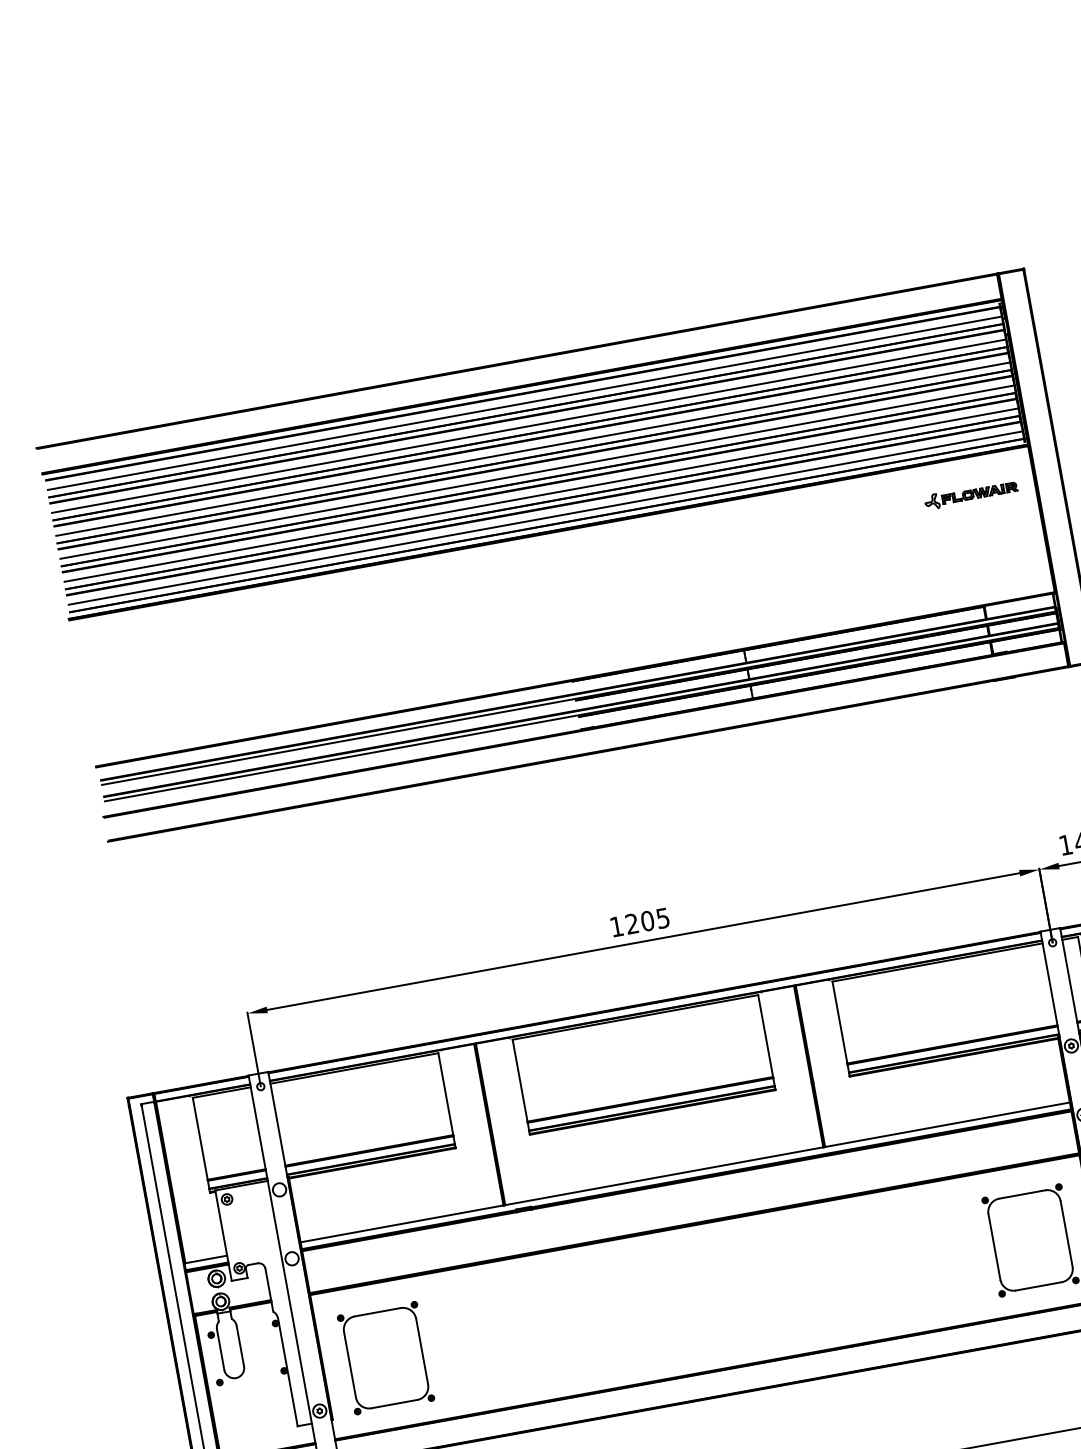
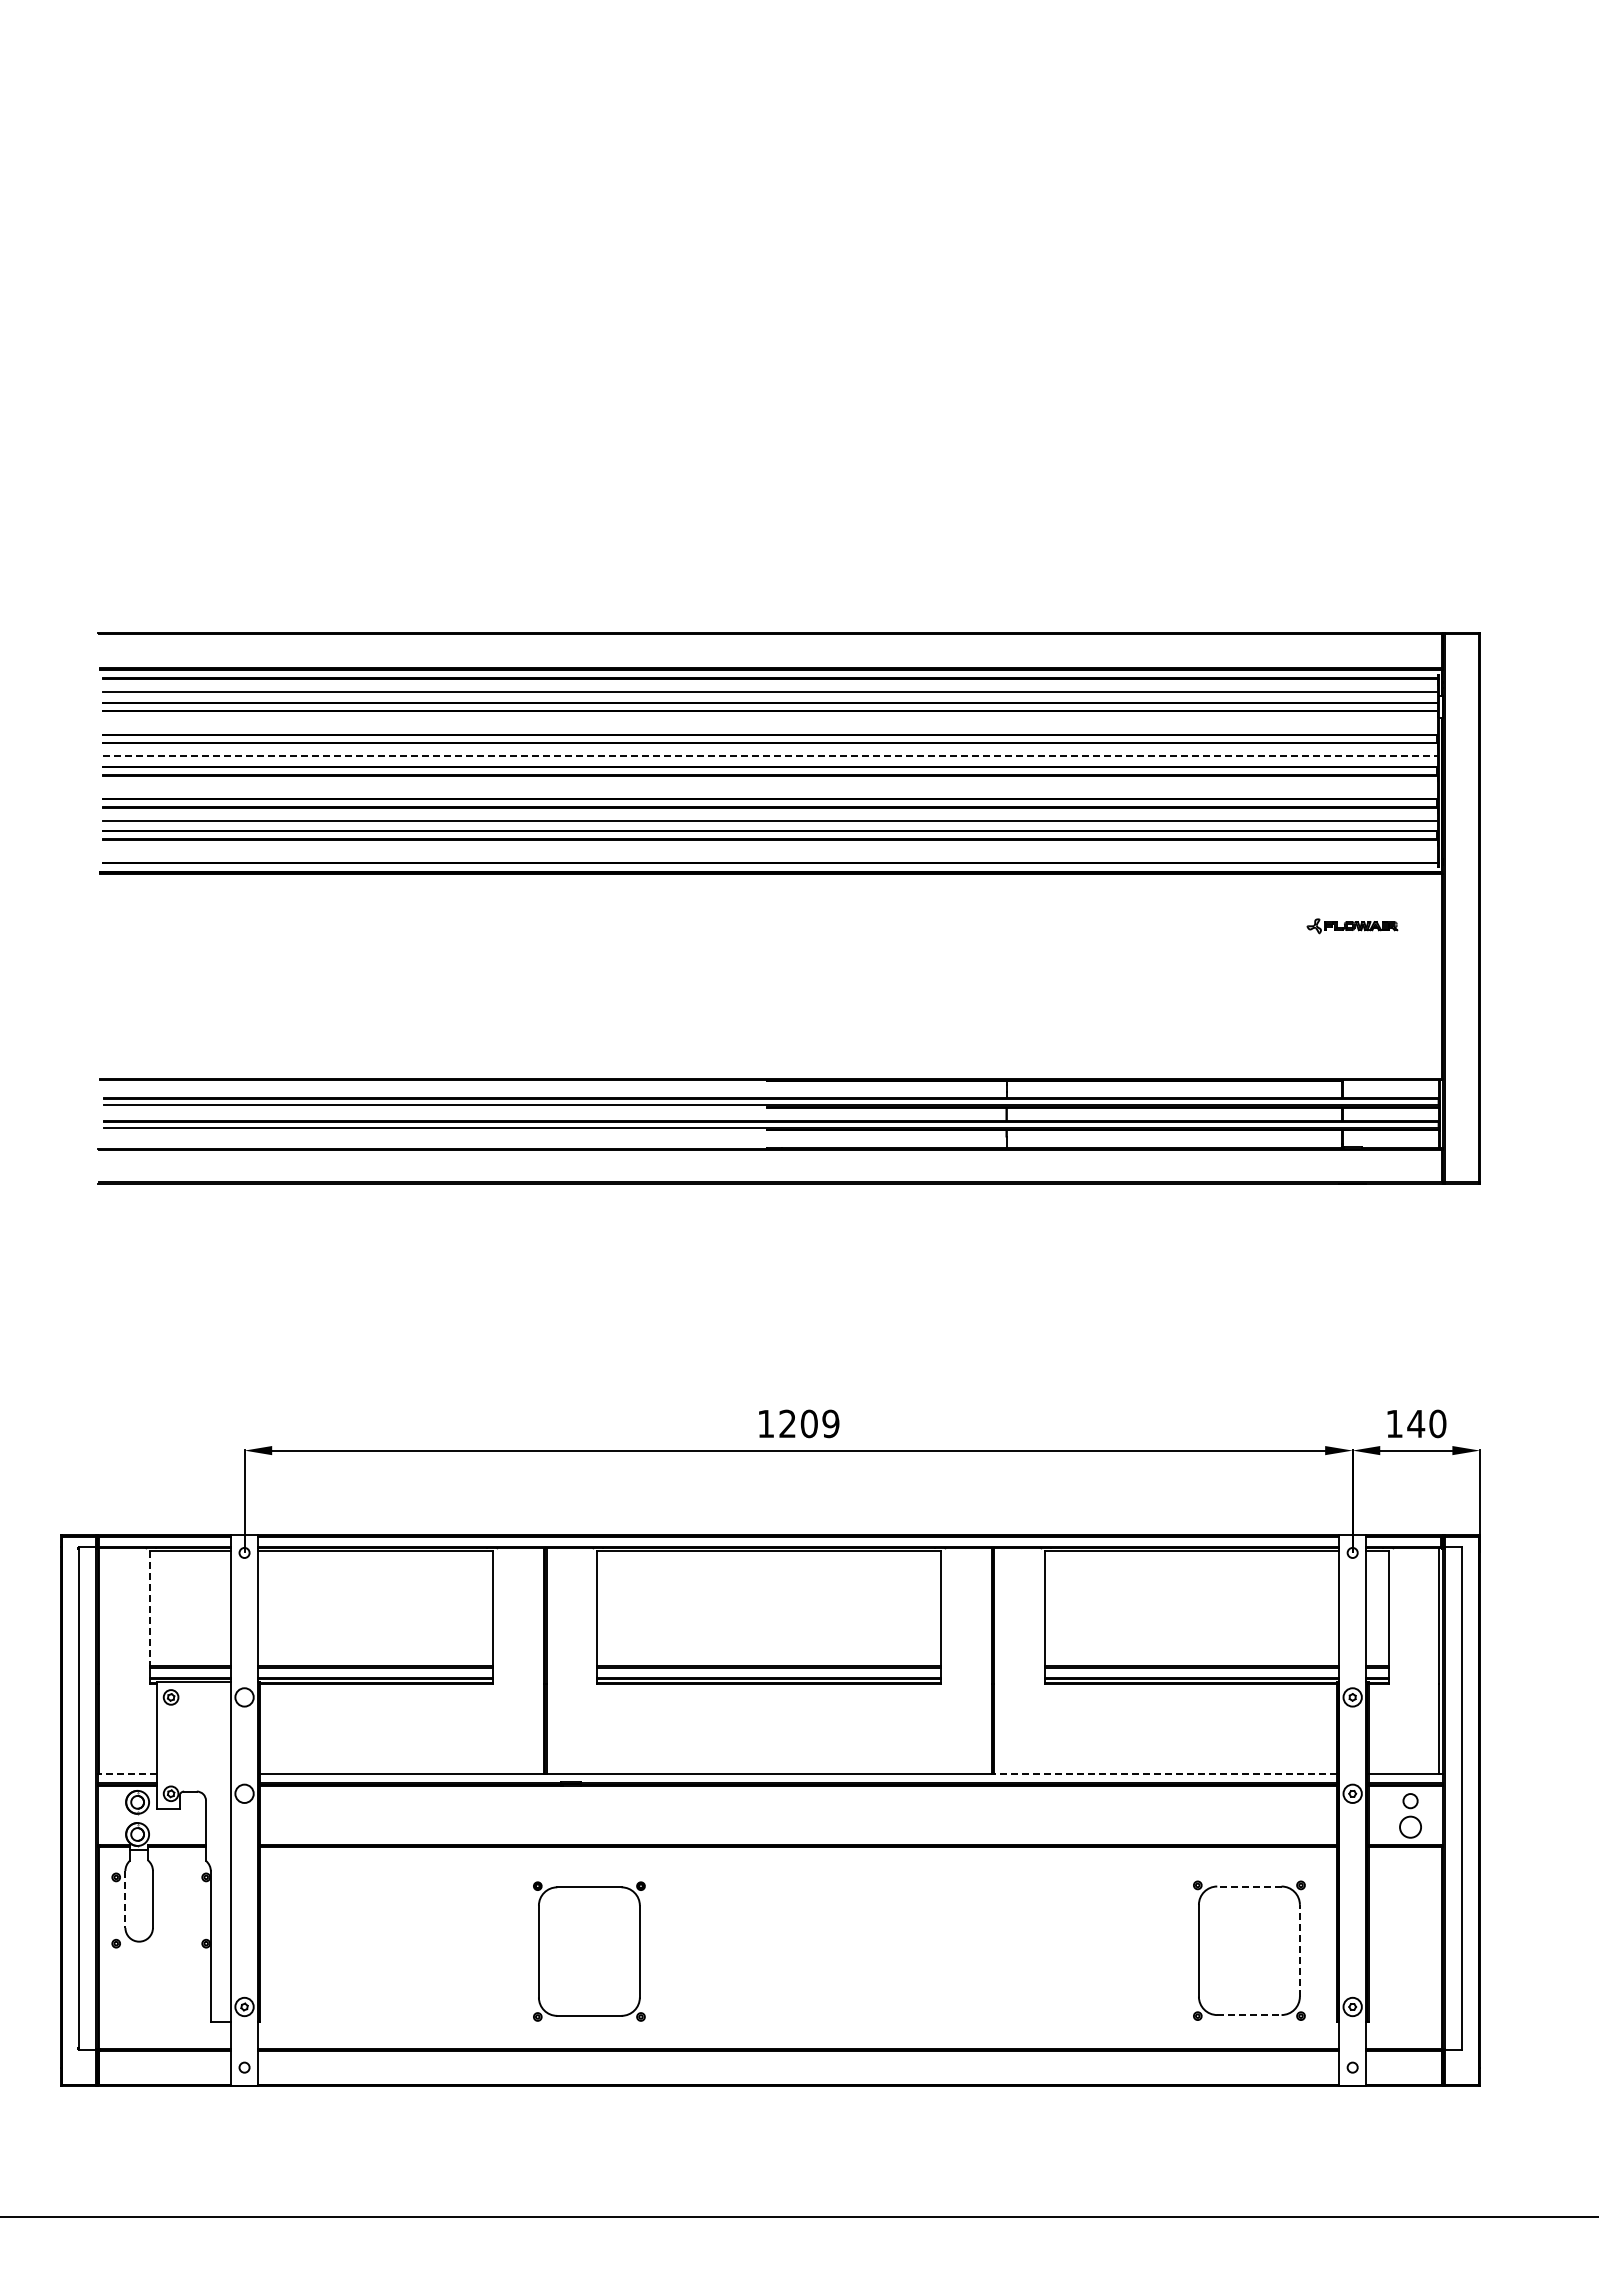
line: (529, 426) -> (770, 724), removed
line: (533, 449) -> (770, 756), solid -> dashed
line: (537, 472) -> (770, 788), removed
part: (971, 495) -> (1352, 926), size x0.7
line: (545, 517) -> (770, 852), removed
text: (662, 918) -> (830, 1423), 1205 -> 1209
line: (946, 1124) -> (1164, 1773), solid -> dashed
line: (200, 1139) -> (149, 1609), solid -> dashed
line: (1021, 1194) -> (1248, 1886), solid -> dashed
line: (1066, 1233) -> (1299, 1950), solid -> dashed
line: (205, 1259) -> (127, 1773), solid -> dashed
line: (1039, 1286) -> (1249, 2015), solid -> dashed
line: (220, 1349) -> (125, 1899), solid -> dashed
part: (386, 1358) -> (589, 1951), moved

